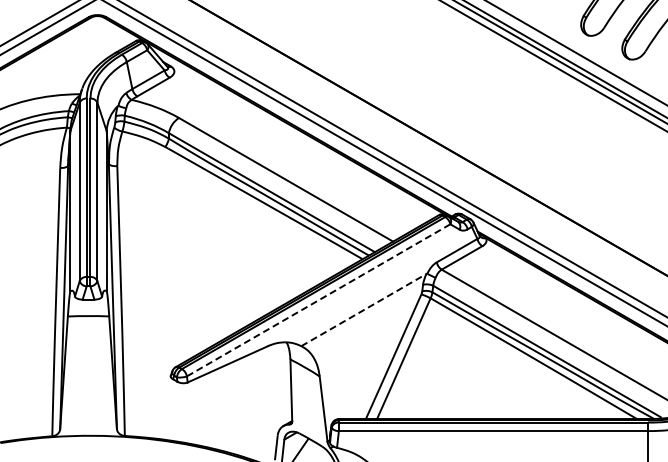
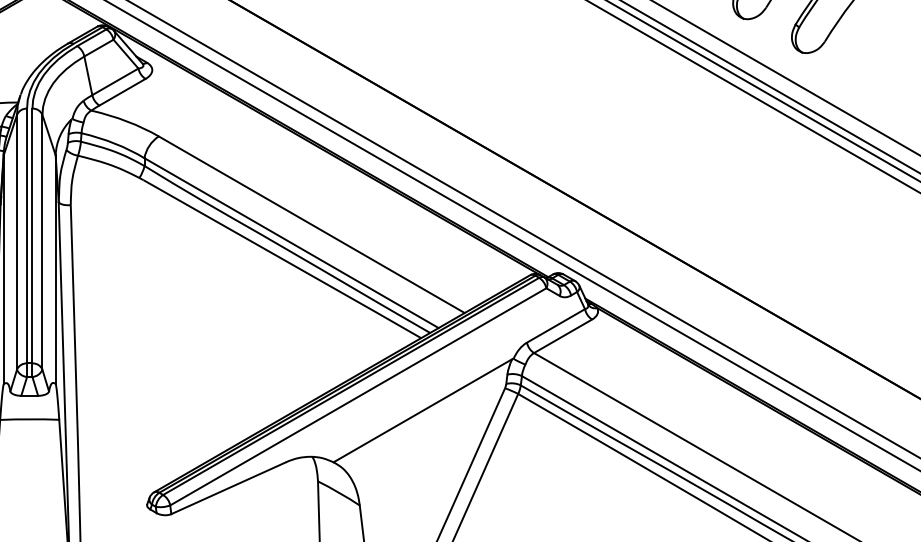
line: (318, 300) -> (358, 397), dashed -> solid
line: (364, 309) -> (423, 409), dashed -> solid

